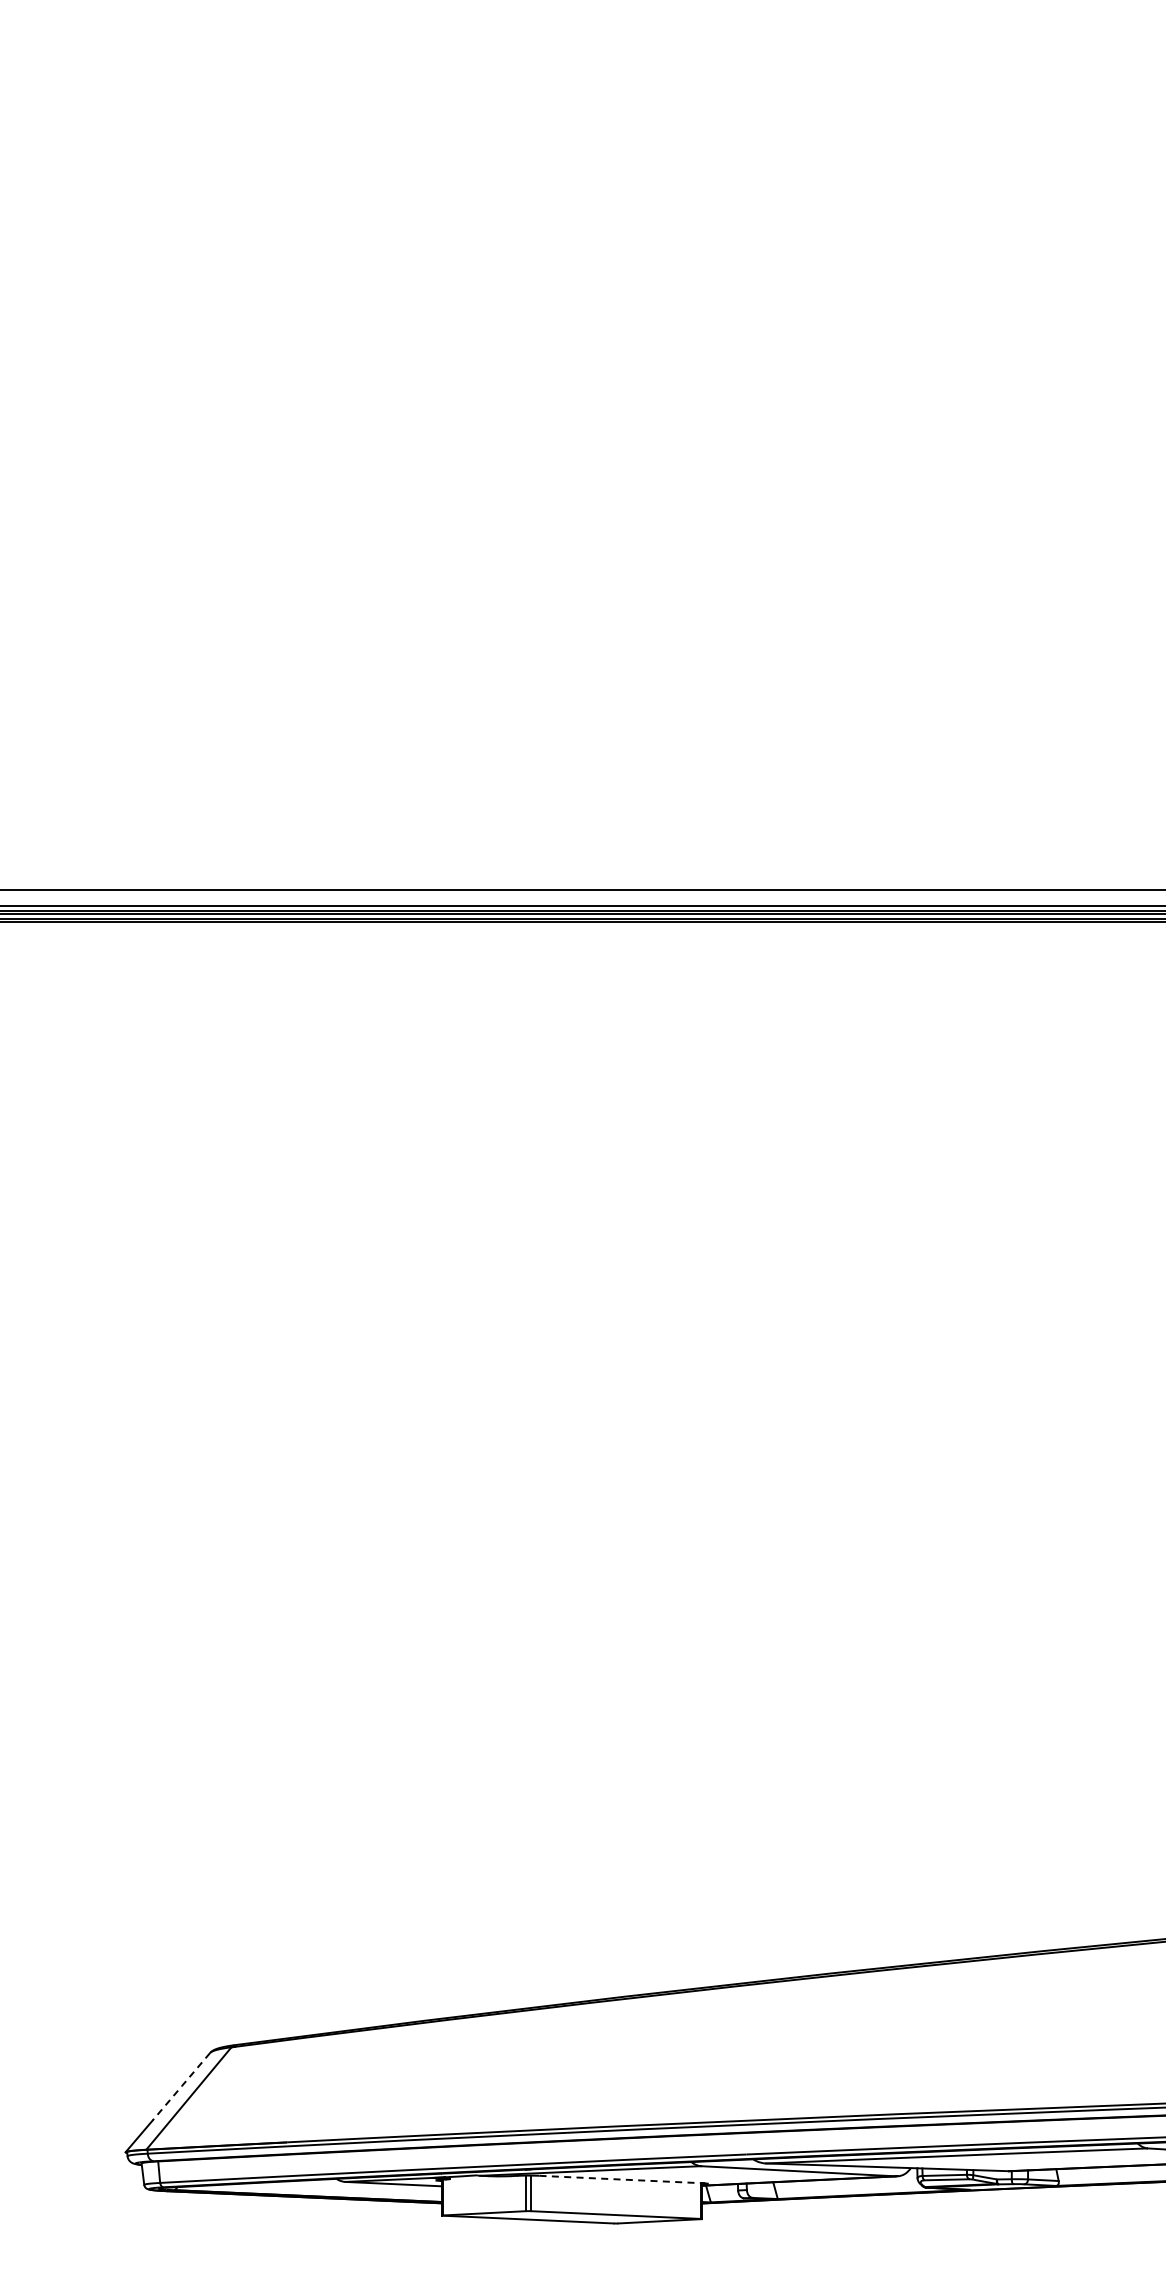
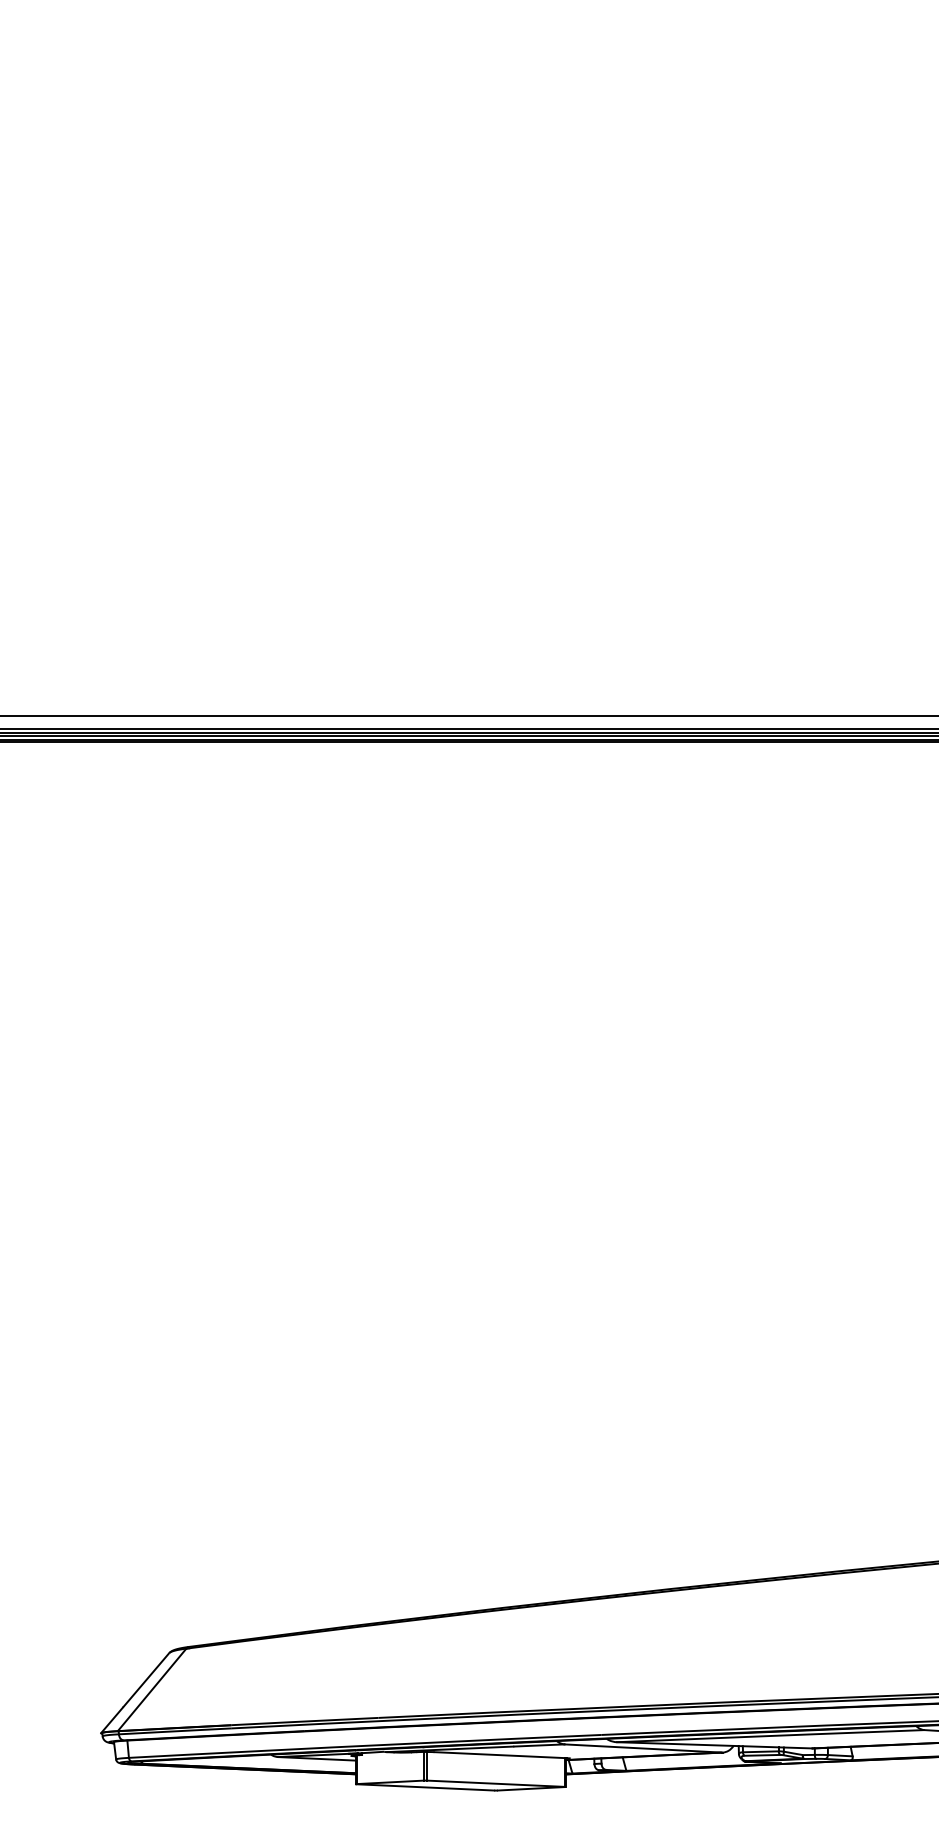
line: (181, 2086) -> (146, 1680), dashed -> solid
line: (621, 2179) -> (500, 1755), dashed -> solid

